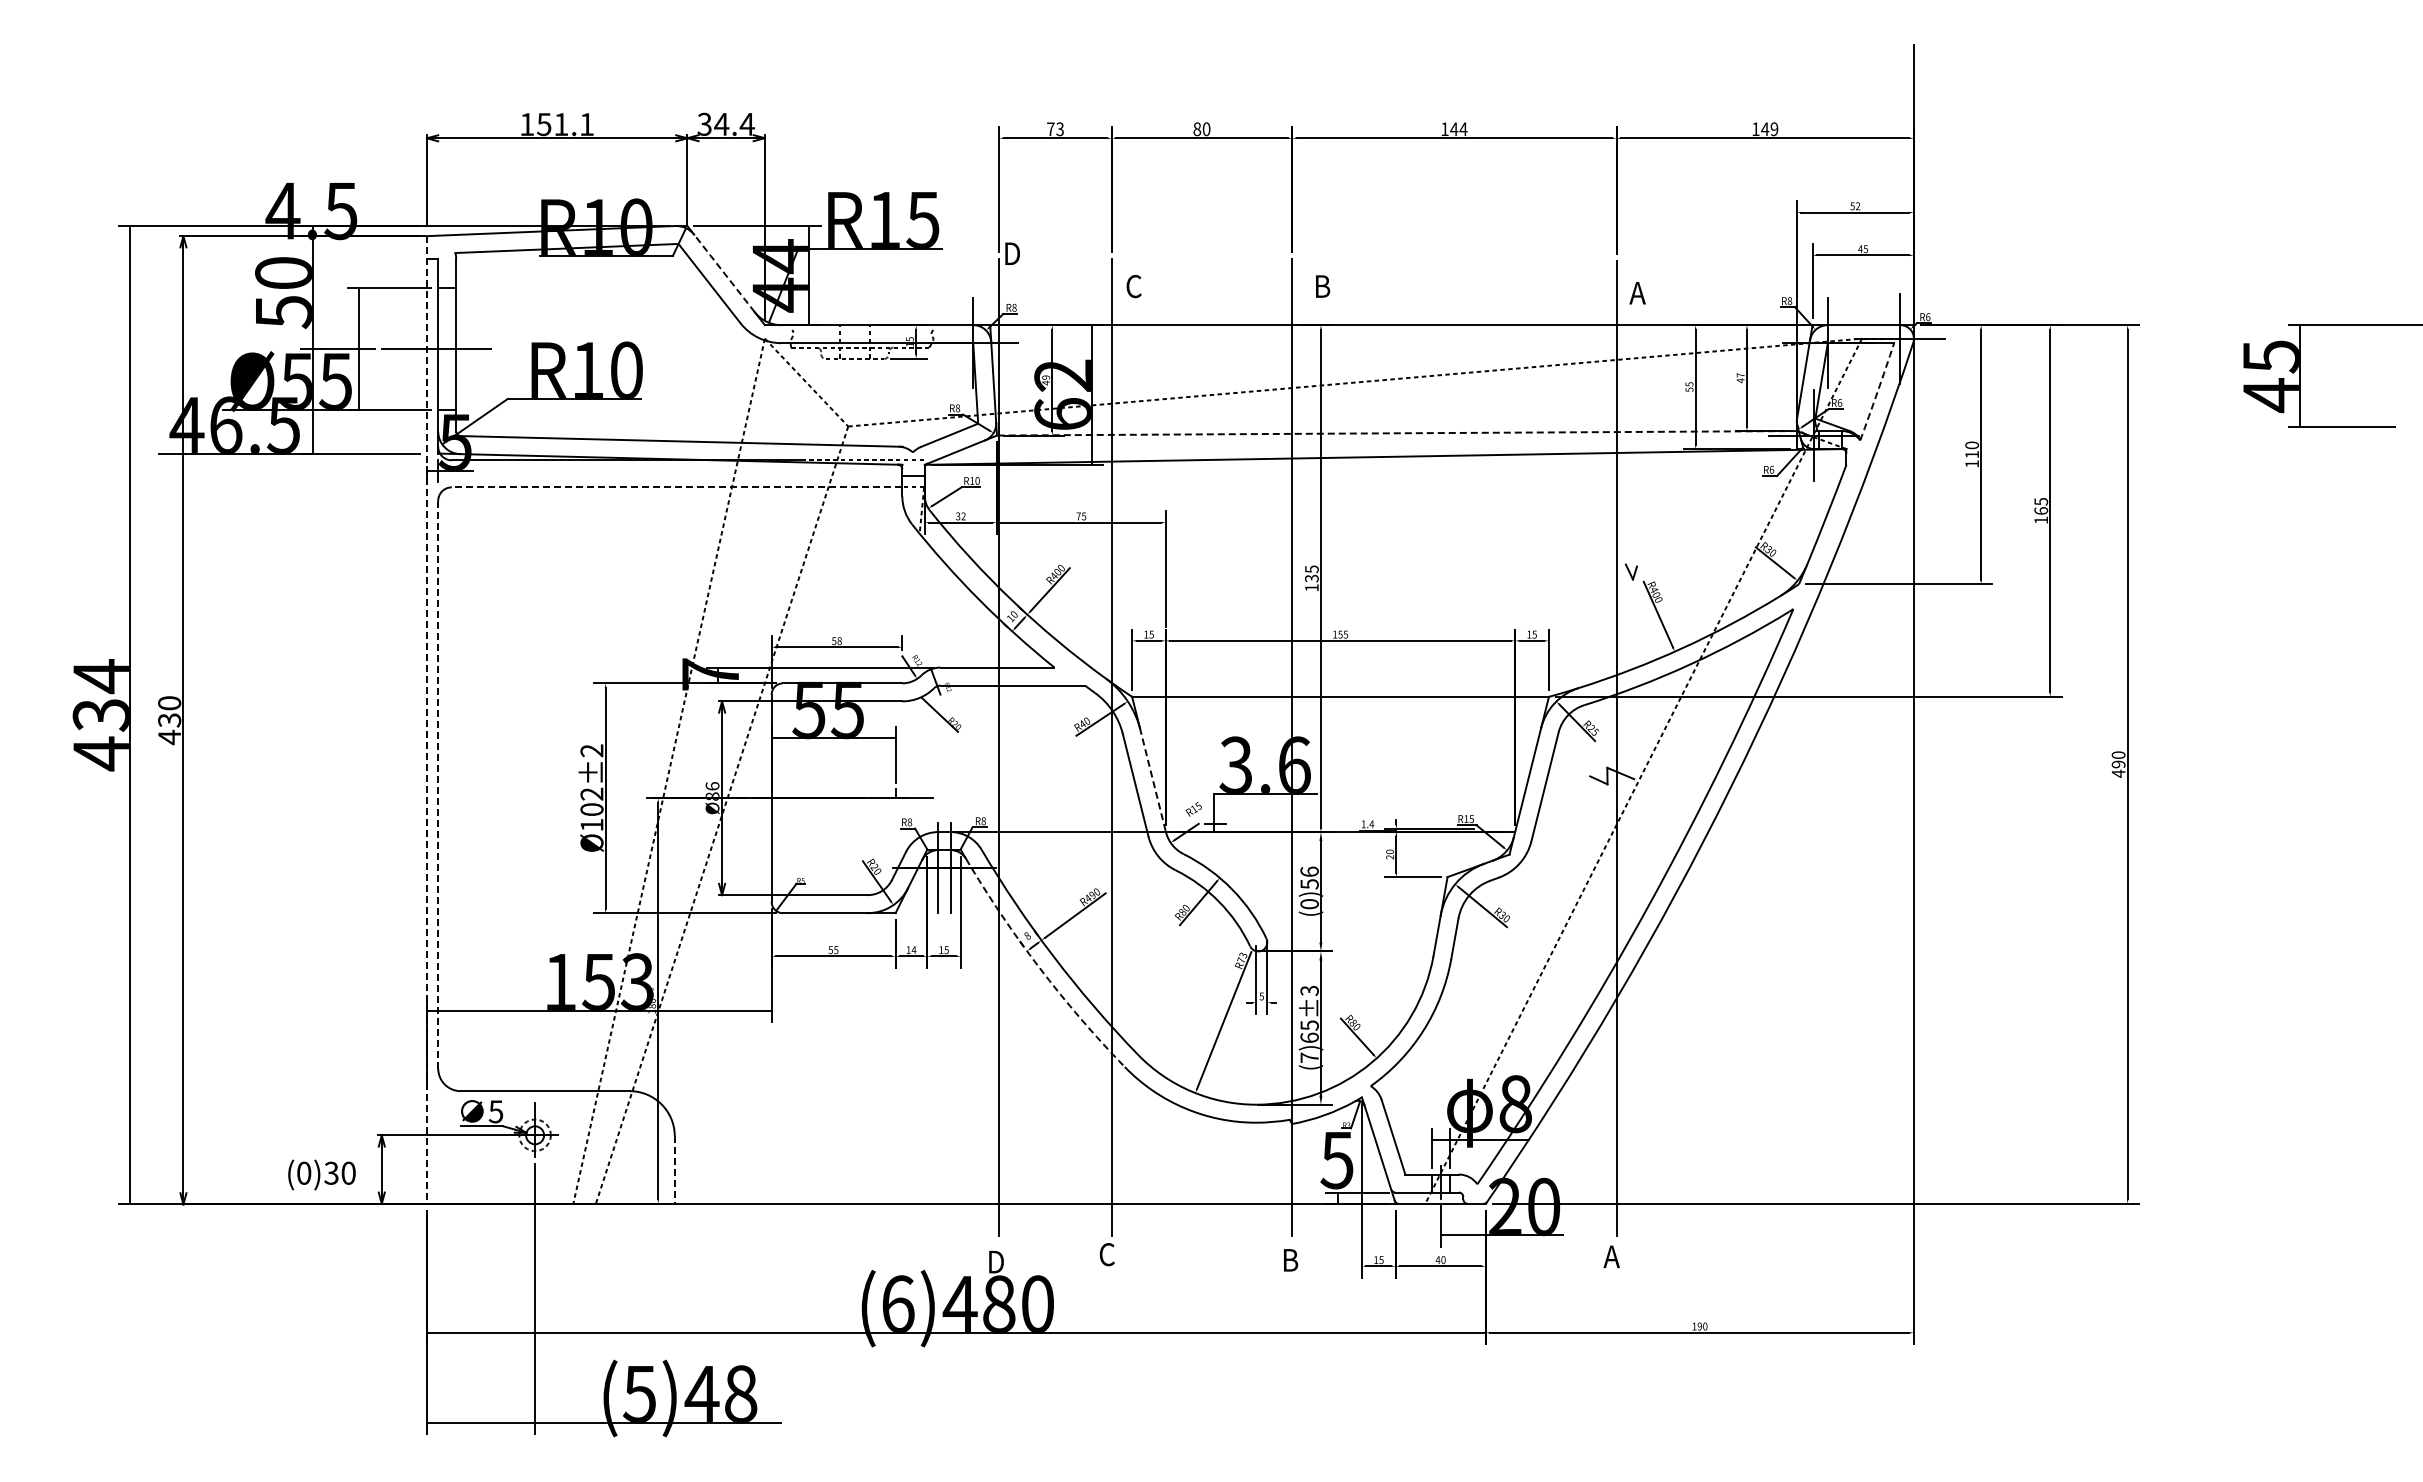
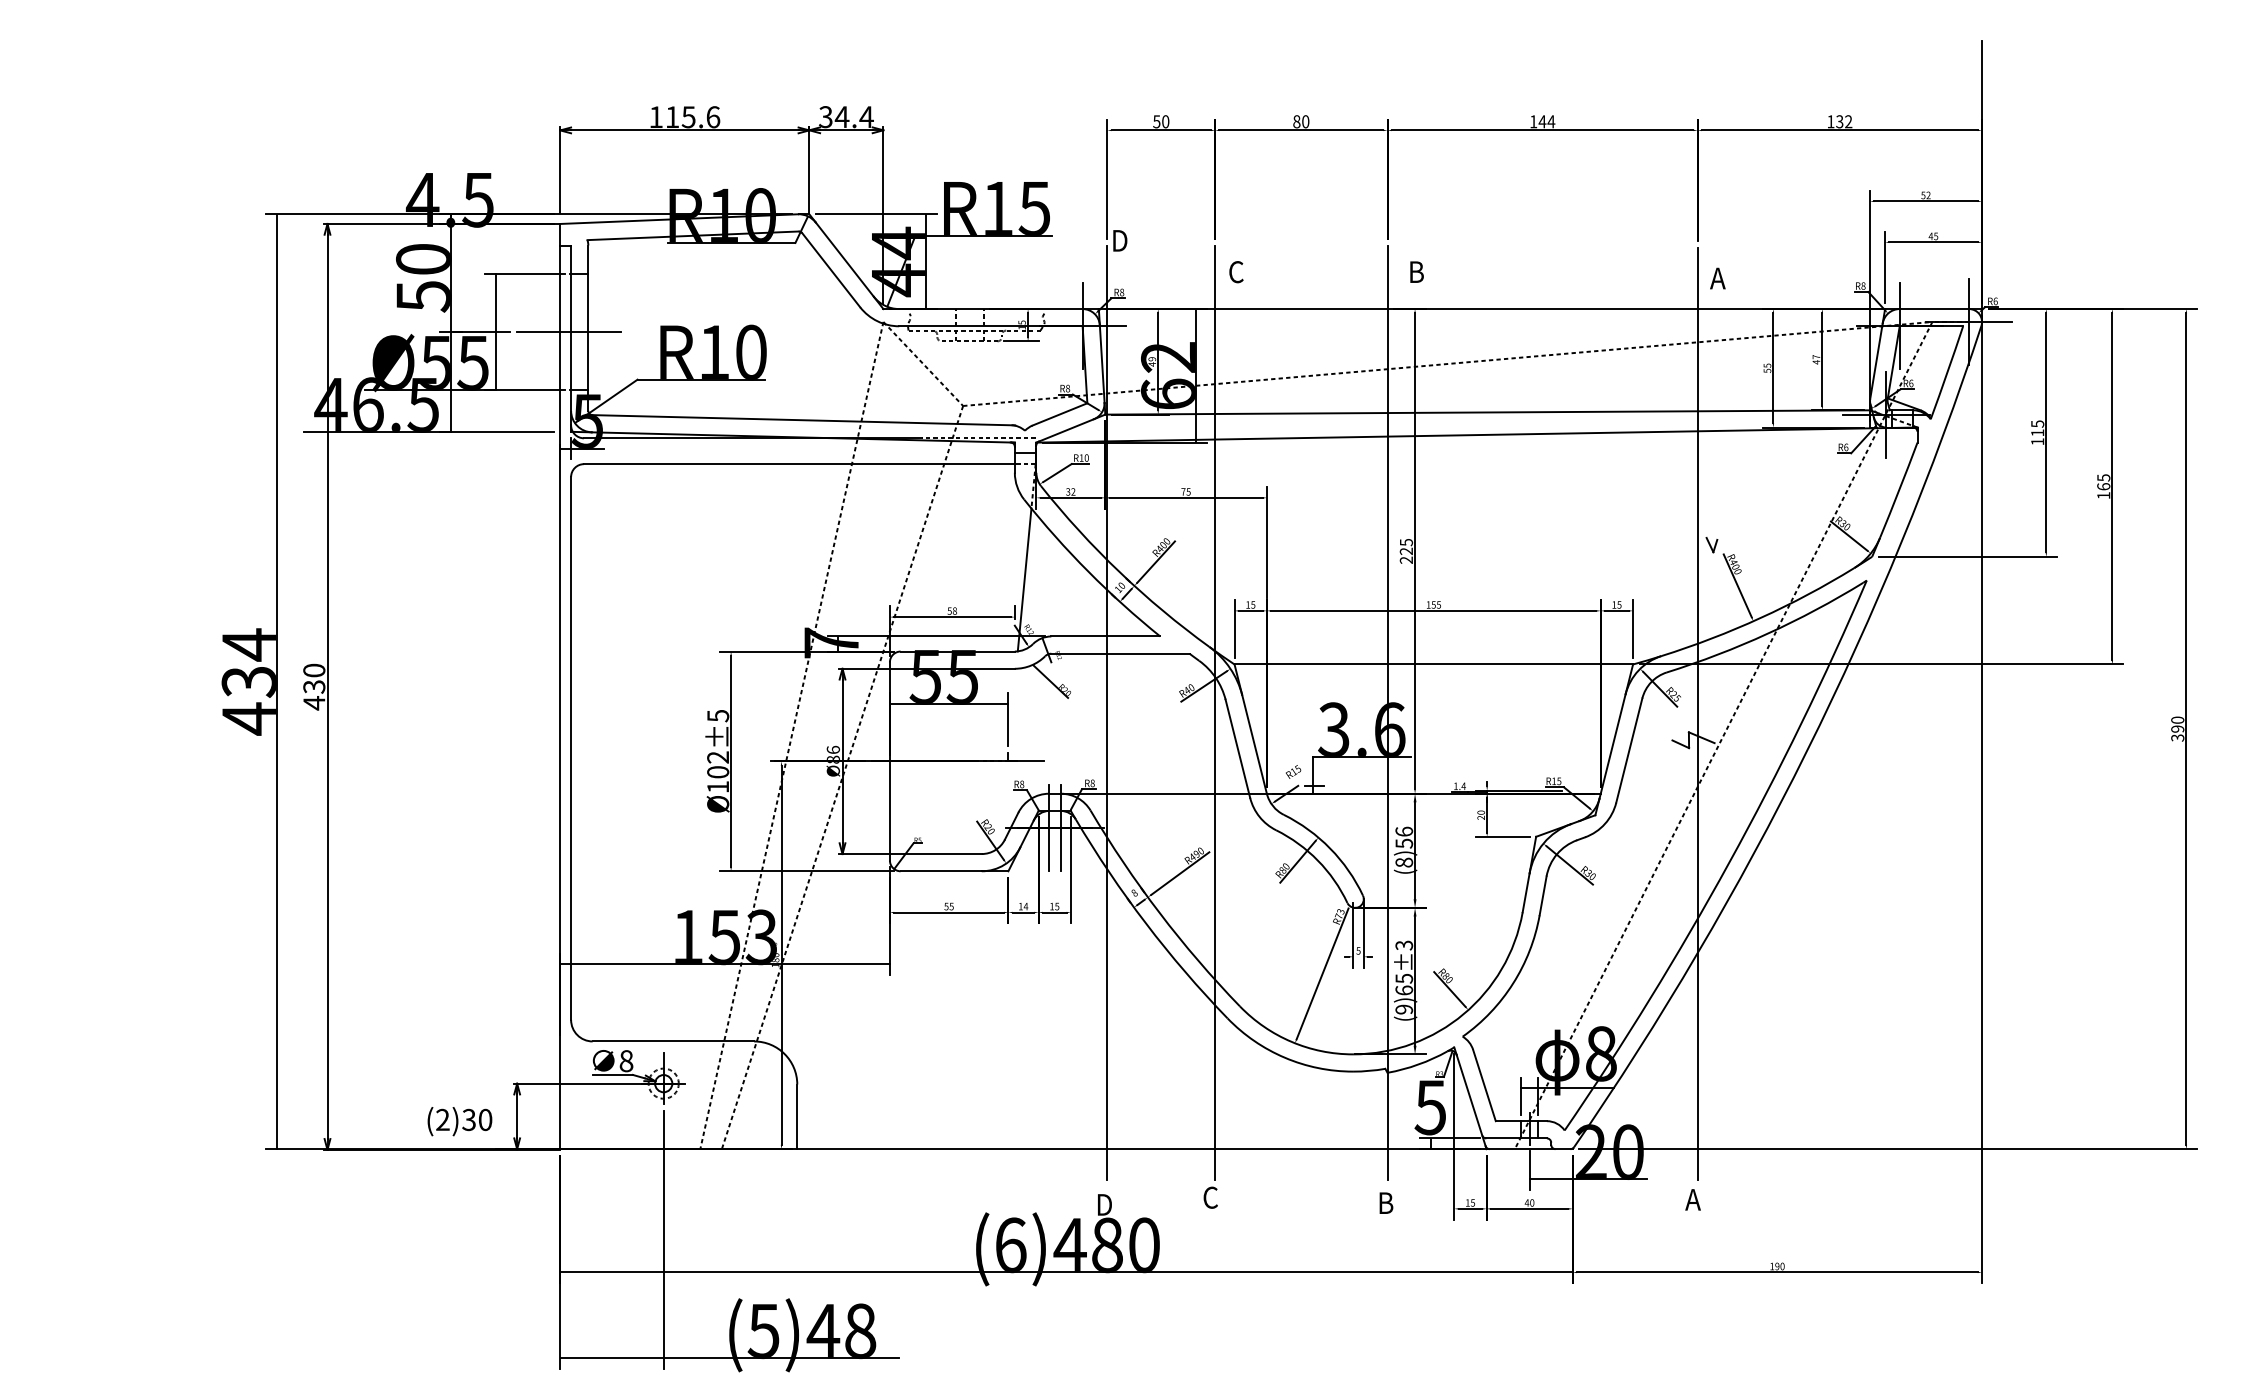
text: (565, 124) -> (692, 117), 151.1 -> 115.6
text: (1054, 129) -> (1160, 122), 73 -> 50
text: (1769, 129) -> (1843, 122), 149 -> 132
line: (724, 273) -> (844, 259), dashed -> solid
arc: (1877, 391) -> (1947, 372), dashed -> solid
line: (1396, 433) -> (1487, 412), dashed -> solid
text: (1971, 445) -> (2037, 424), 110 -> 115
line: (676, 487) -> (798, 464), dashed -> solid
text: (1311, 582) -> (1406, 555), 135 -> 225
line: (912, 608) -> (1024, 579), added
line: (426, 719) -> (559, 686), dashed -> solid
text: (591, 750) -> (717, 715), Ø102±2 -> Ø102±5
text: (2118, 773) -> (2177, 737), 490 -> 390
line: (1152, 780) -> (1254, 744), dashed -> solid
line: (438, 784) -> (571, 748), dashed -> solid
text: (1309, 904) -> (1404, 862), (0)56 -> (8)56
arc: (1039, 967) -> (1145, 923), dashed -> solid
text: (1309, 1057) -> (1404, 1009), (7)65±3 -> (9)65±3
text: (495, 1111) -> (625, 1060), 5 -> 8
line: (674, 1170) -> (797, 1117), dashed -> solid
text: (304, 1172) -> (443, 1119), (0)30 -> (2)30

